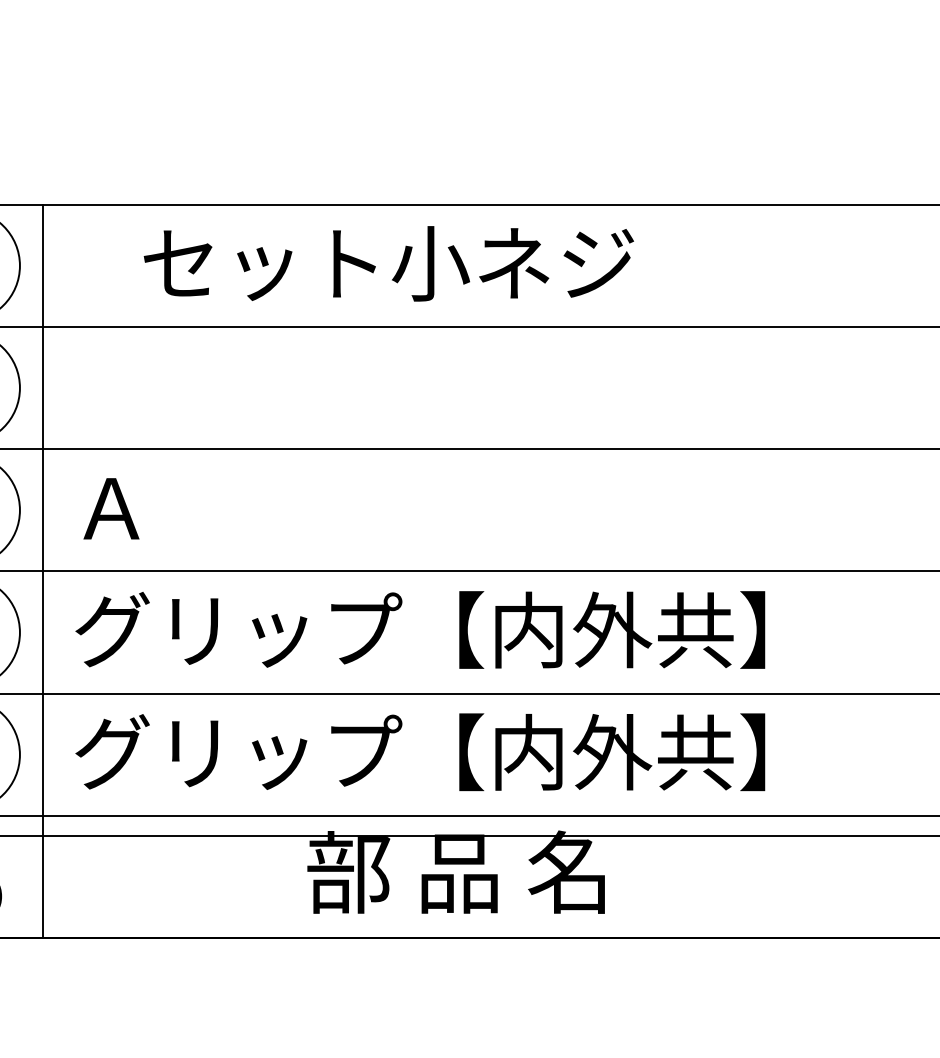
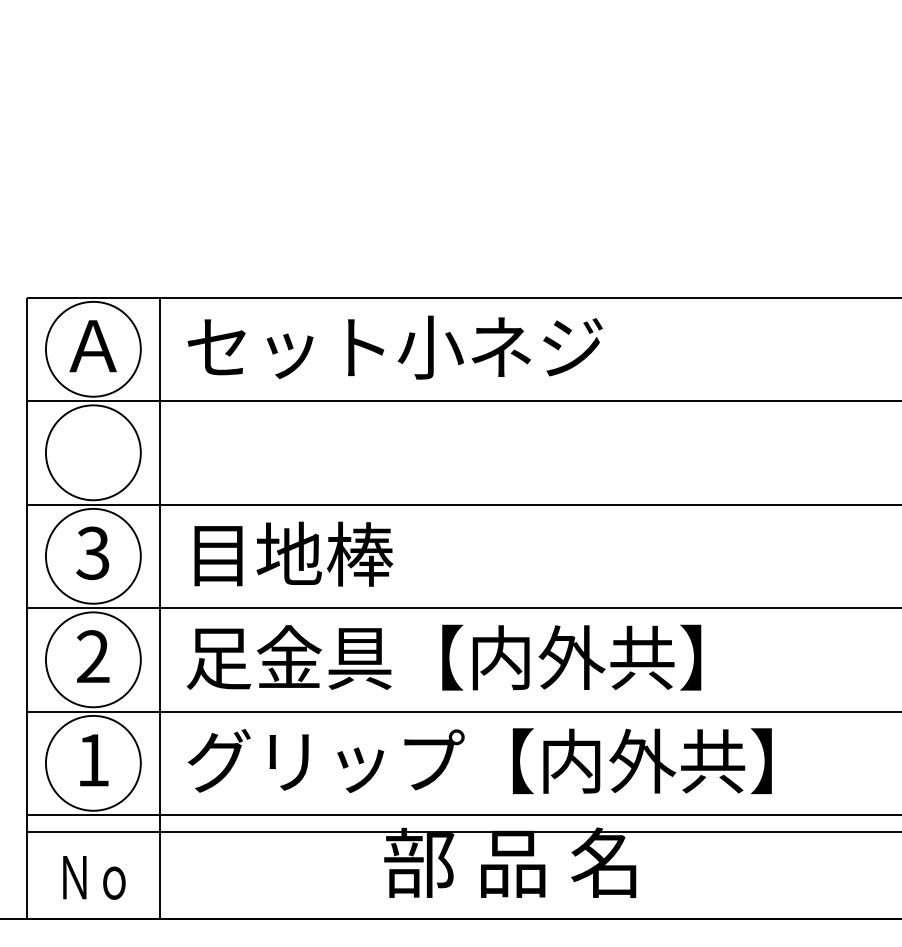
text: (388, 263) -> (394, 347), moved
text: (200, 506) -> (293, 553), Ａ -> 目地棒
text: (418, 629) -> (478, 657), グリップ【内外共】 -> 足金具【内外共】

